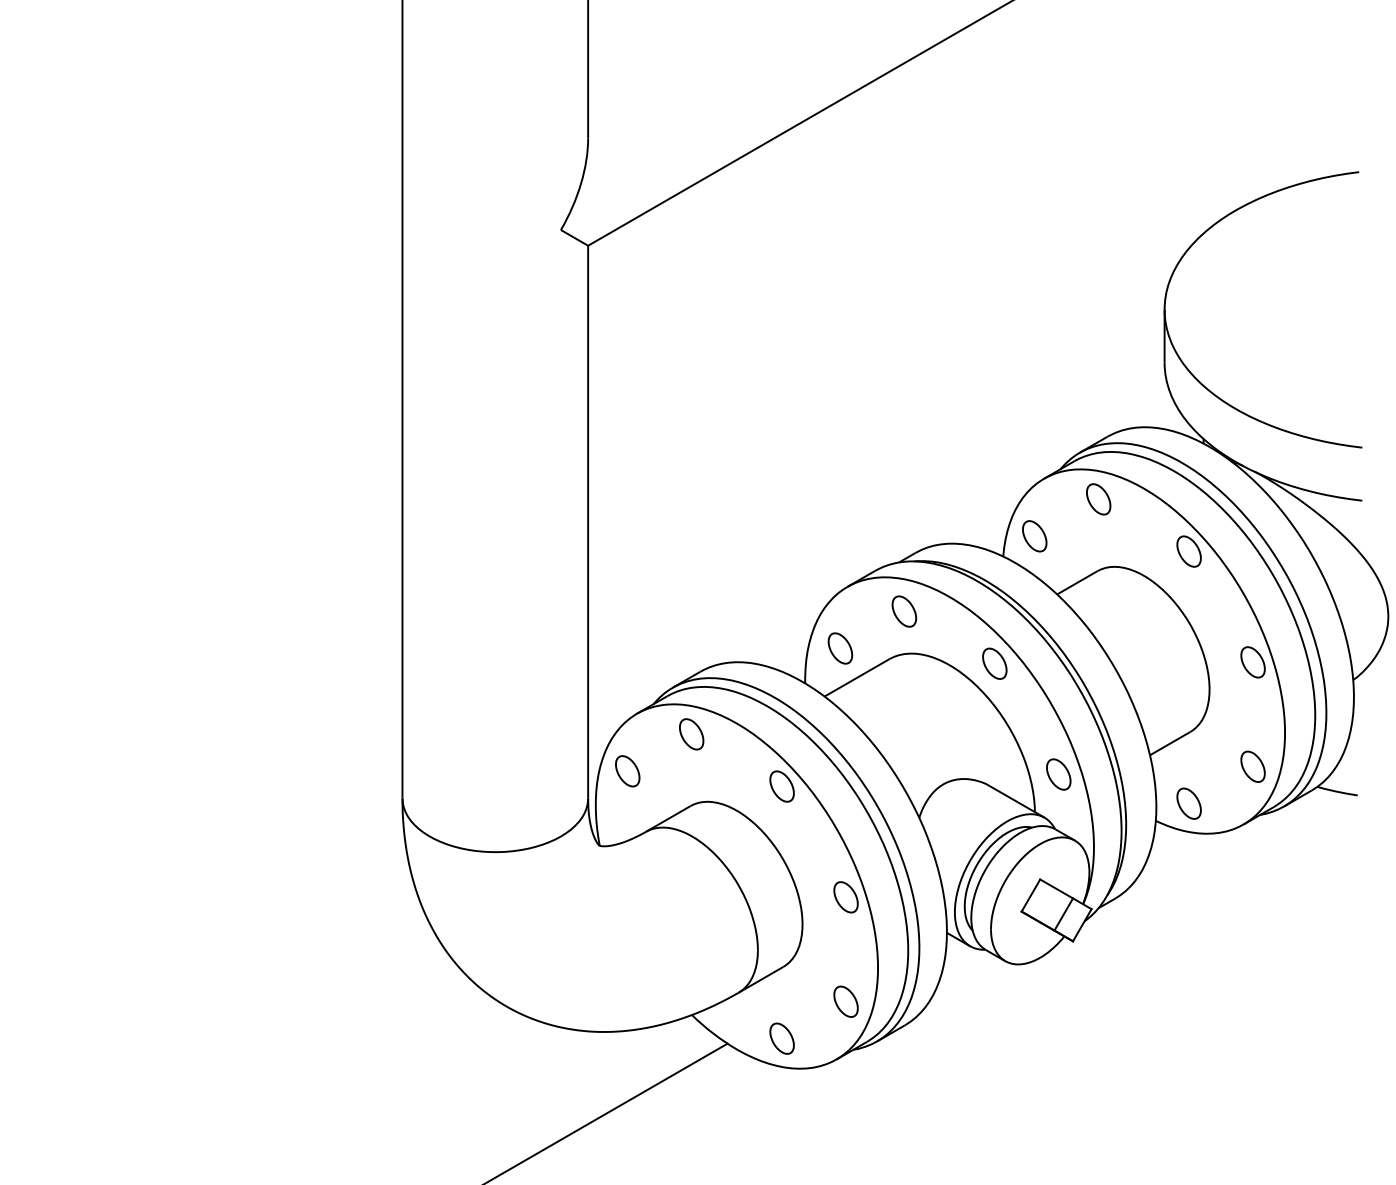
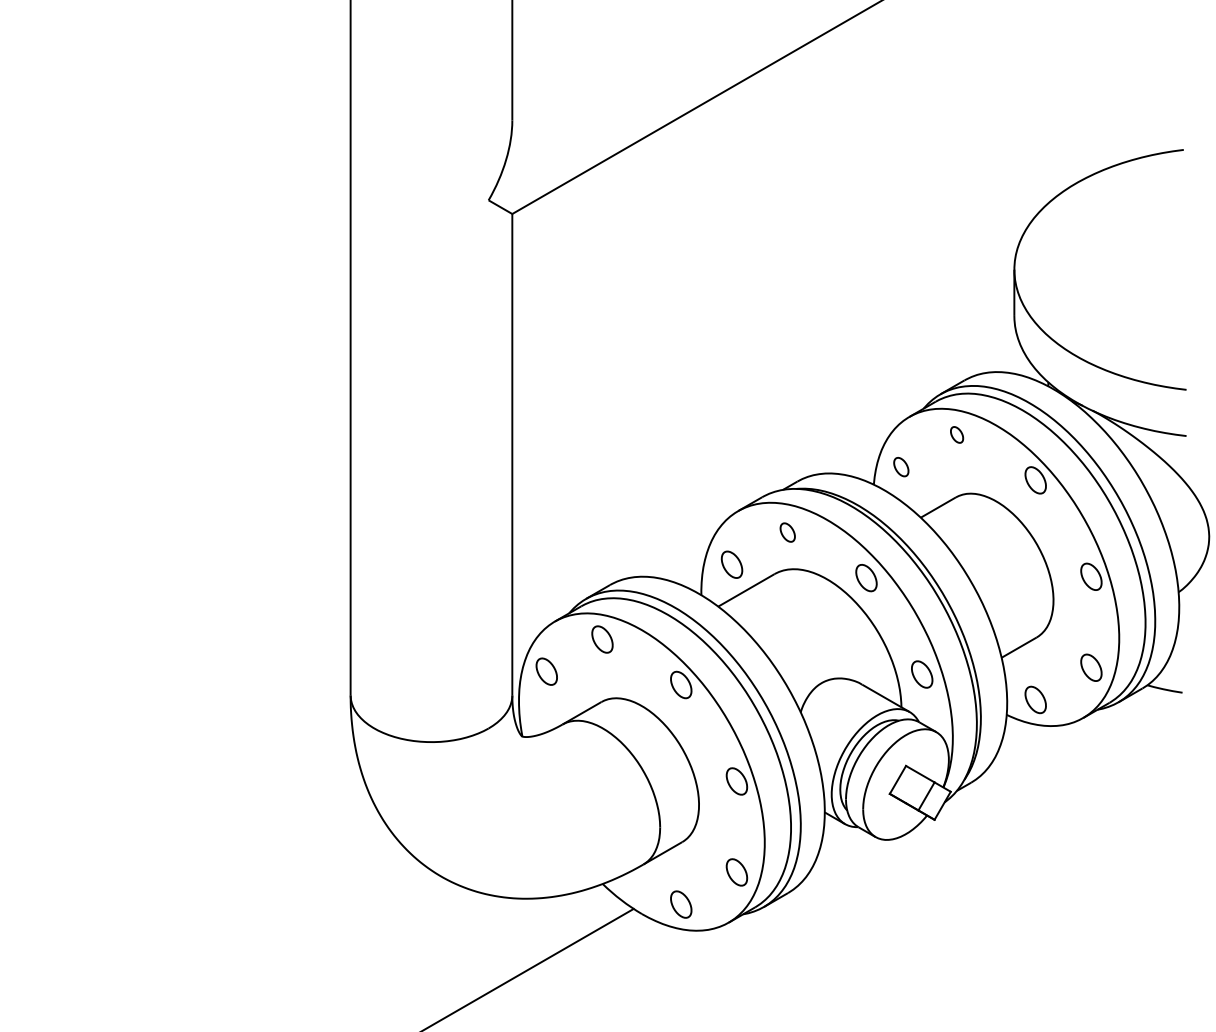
part: (1098, 499) -> (956, 435), size x0.6
part: (1034, 536) -> (901, 467), size x0.7
part: (904, 611) -> (787, 532), size x0.7

